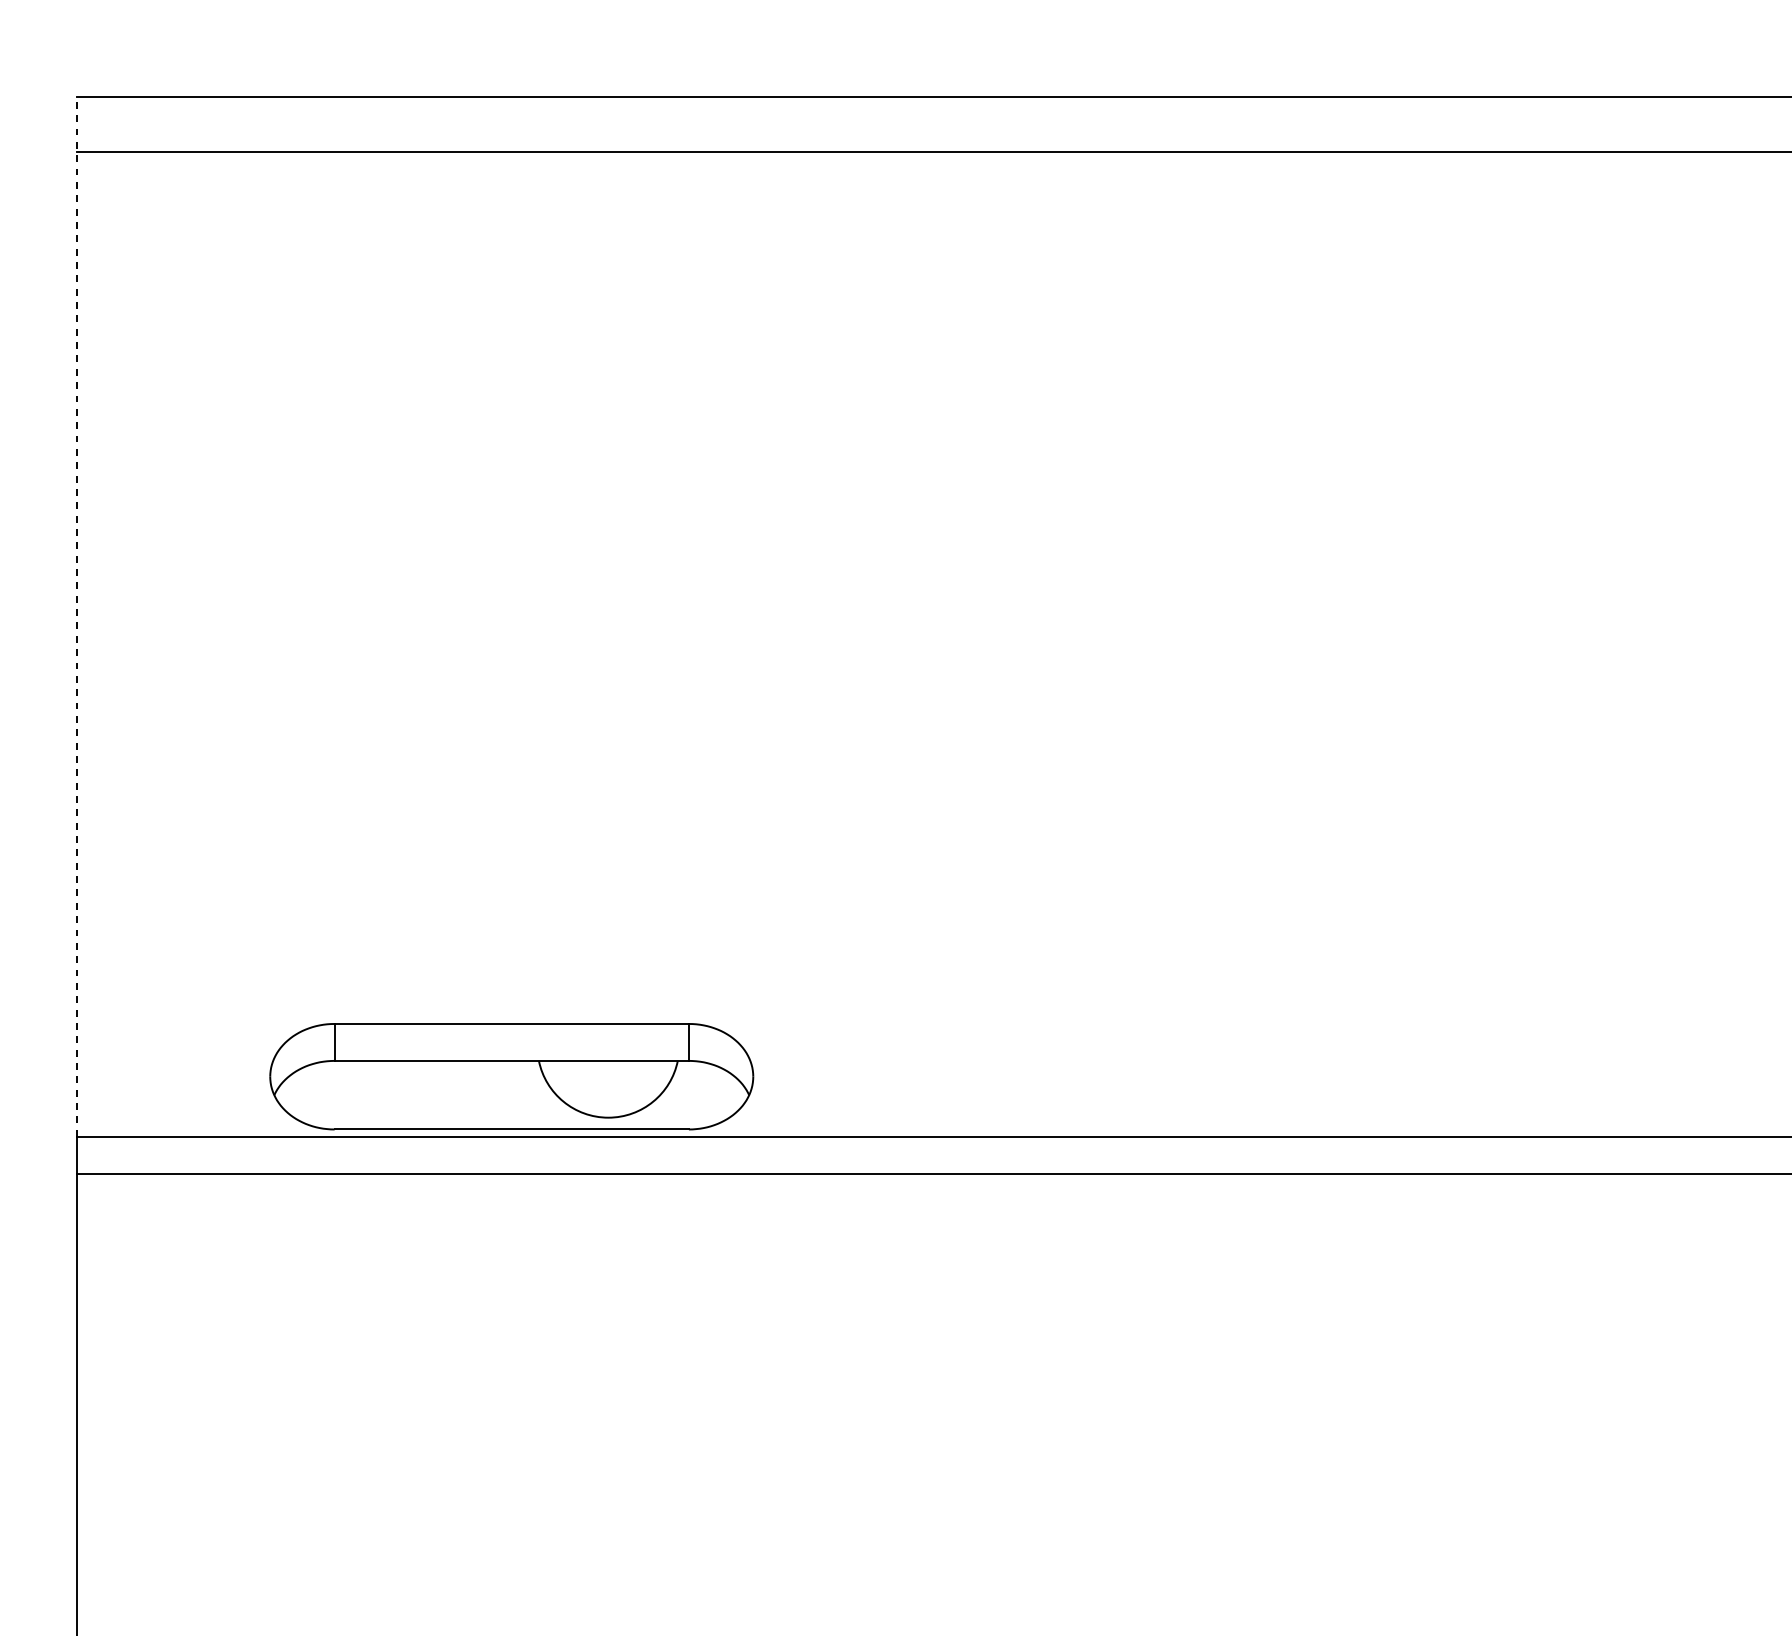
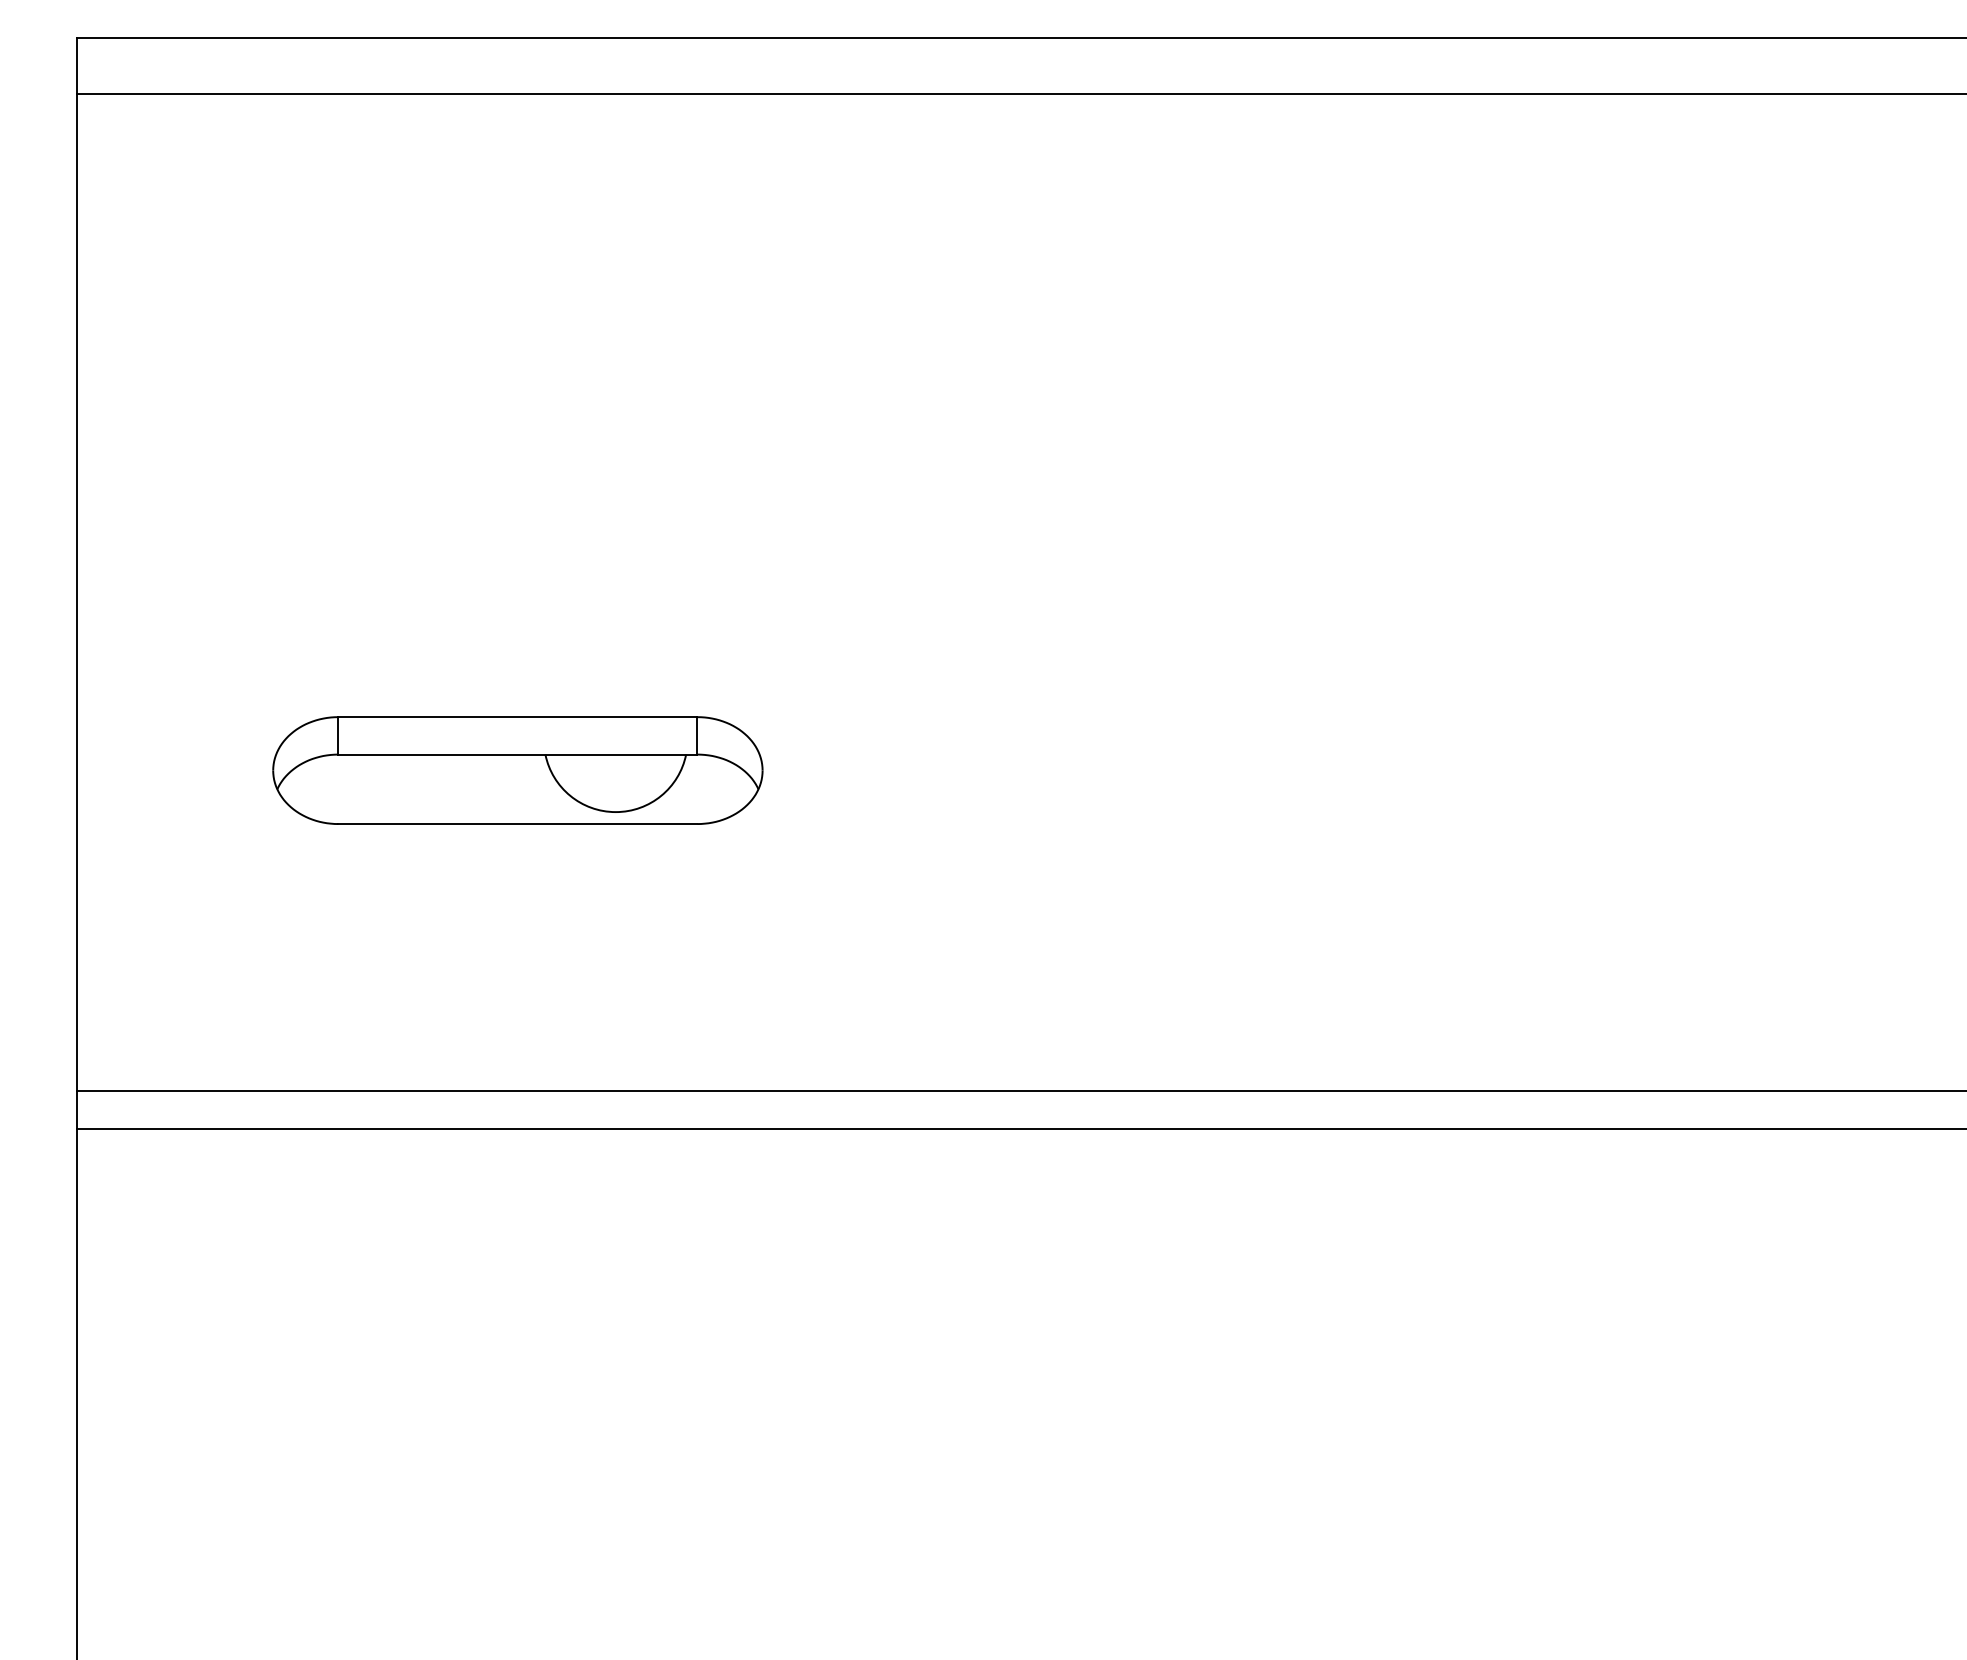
line: (77, 616) -> (77, 564), dashed -> solid
part: (511, 1076) -> (517, 770), moved

